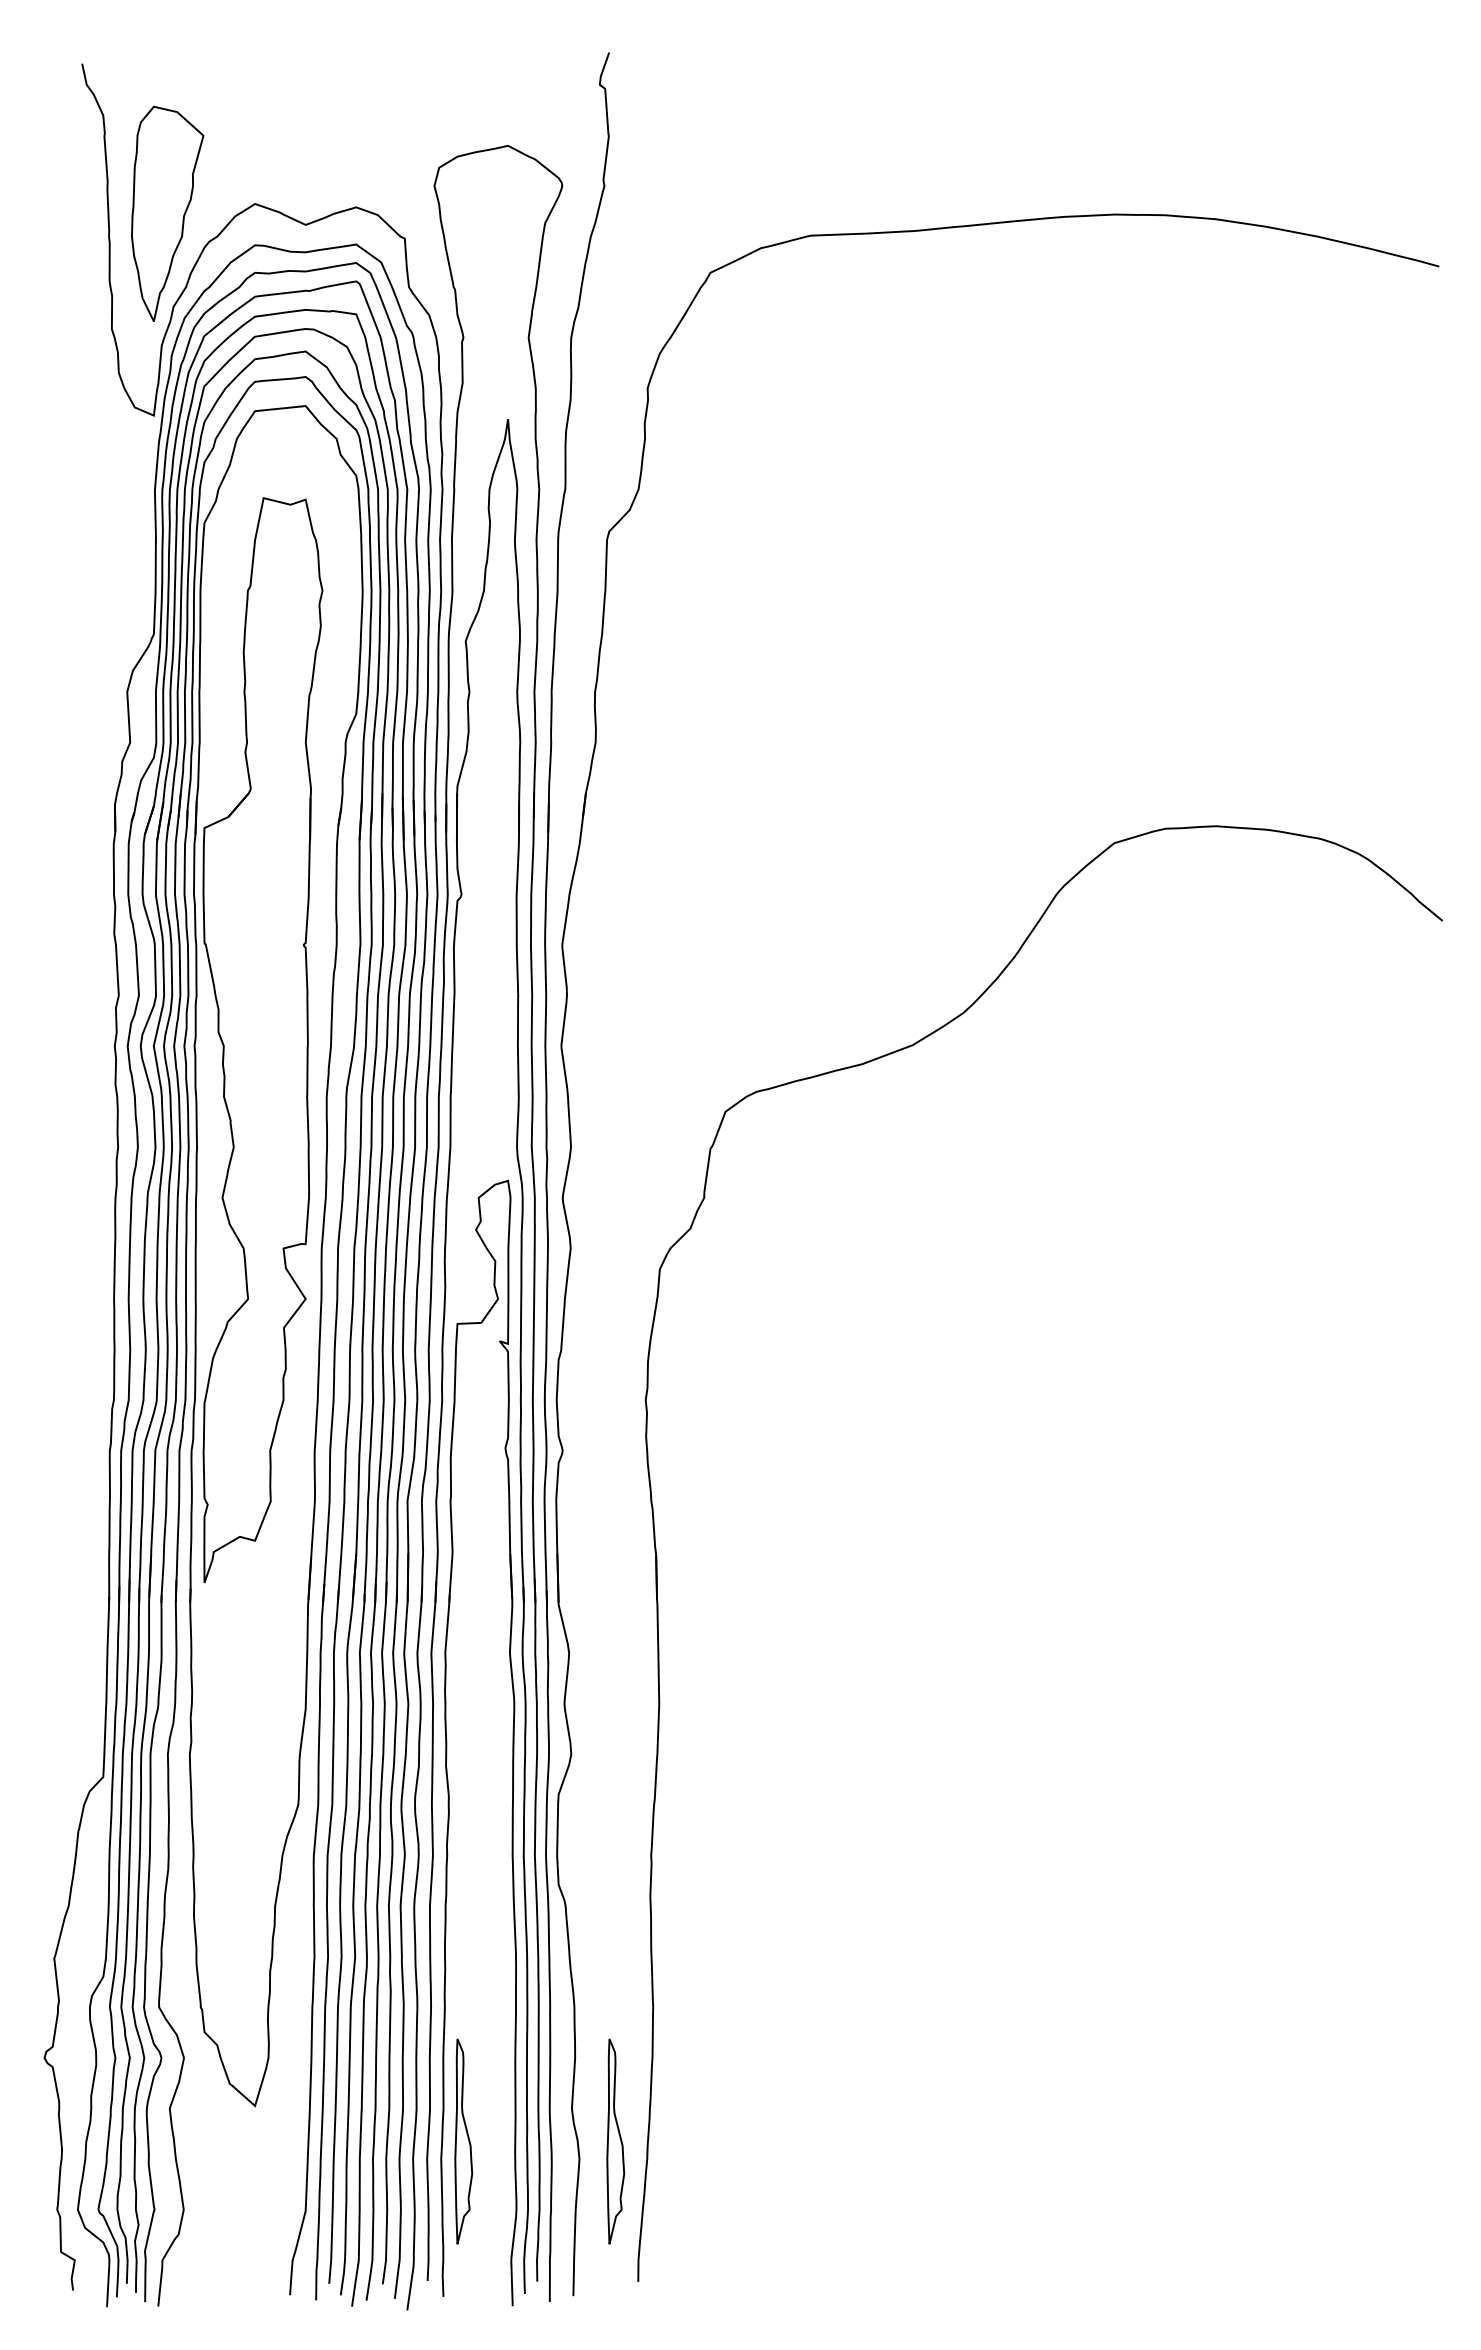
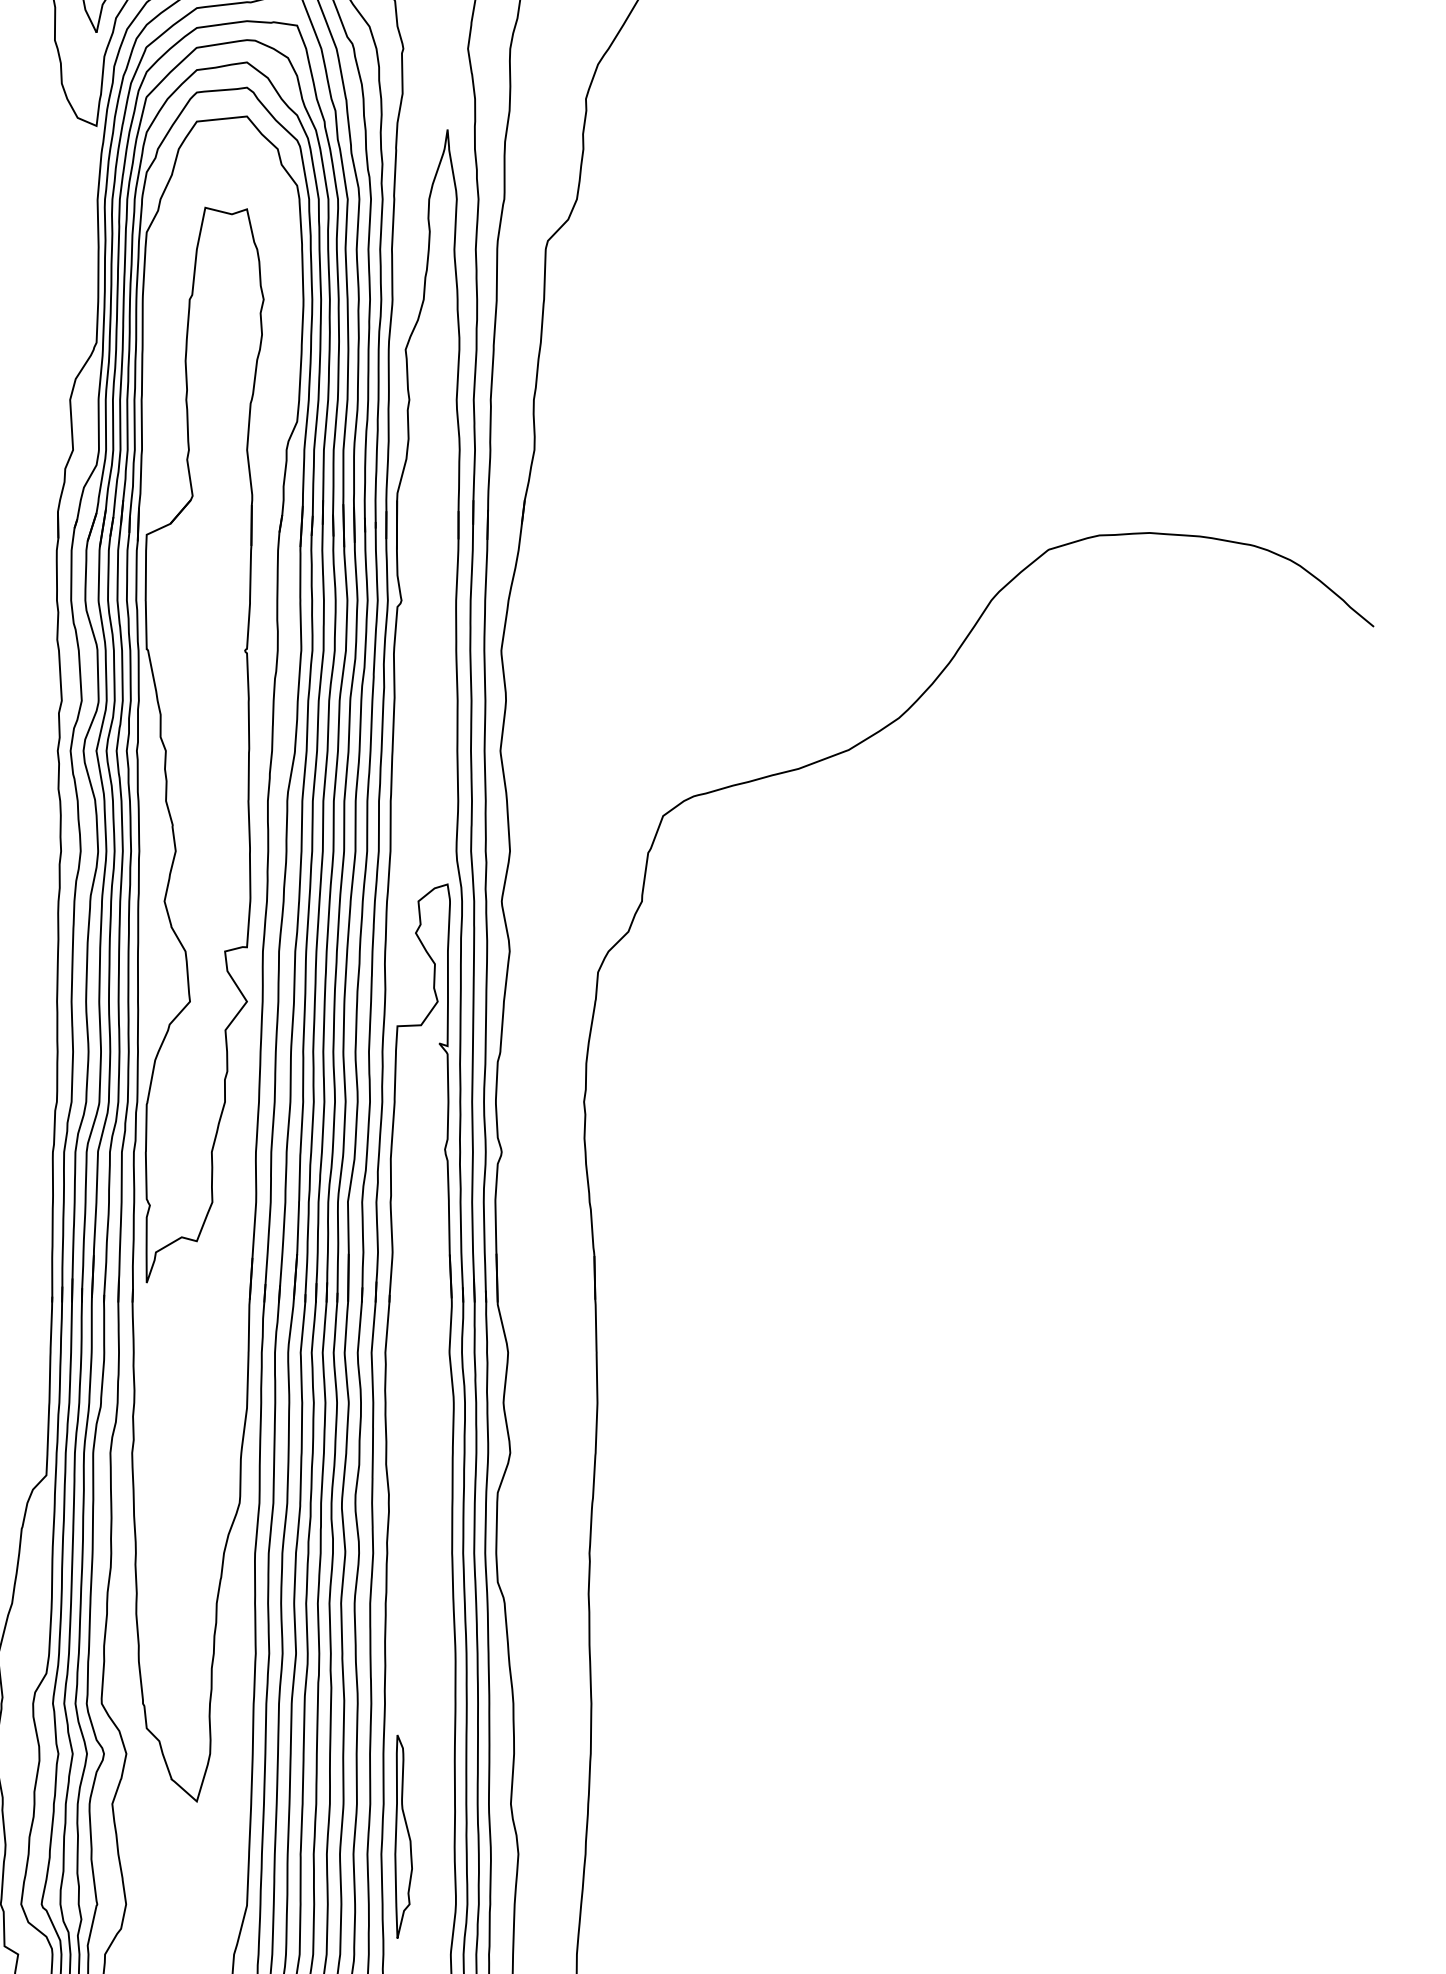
part: (615, 2141) -> (554, 1836), removed

